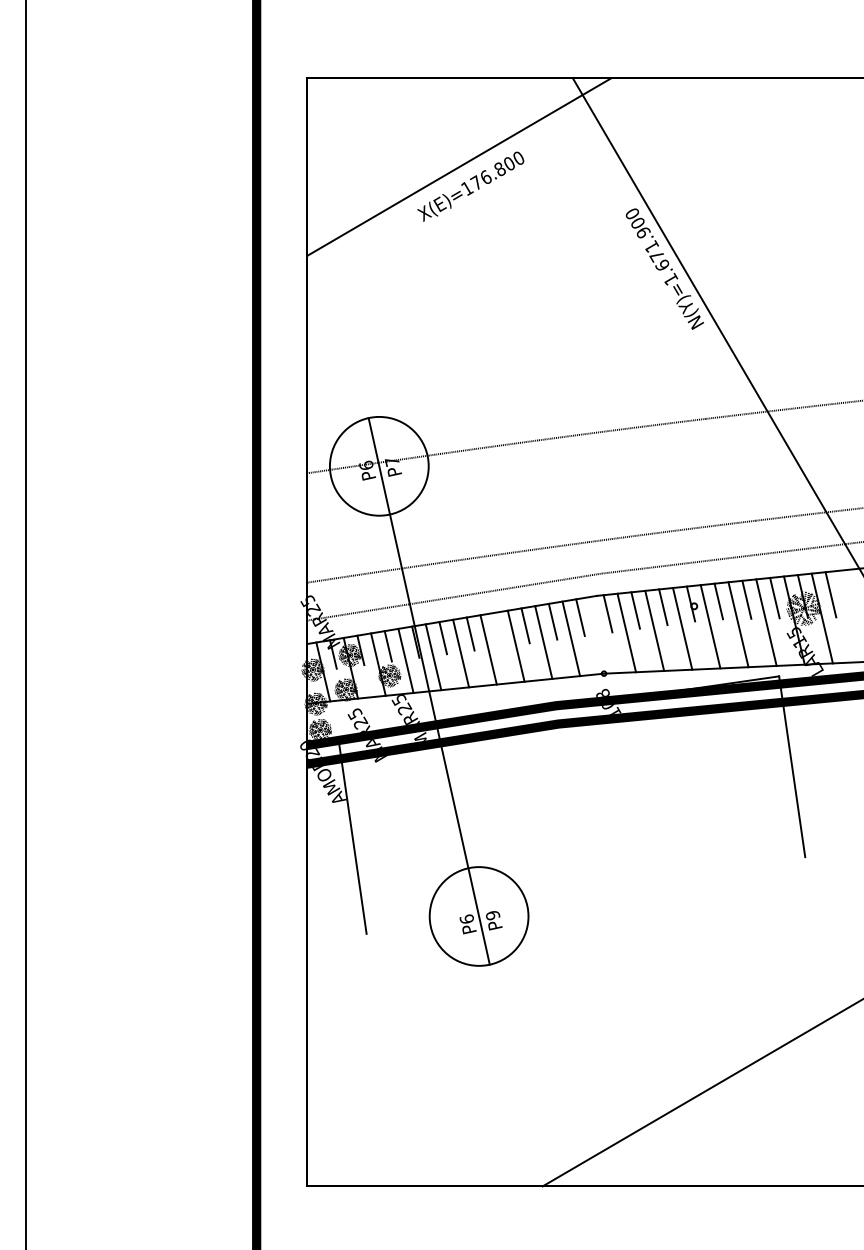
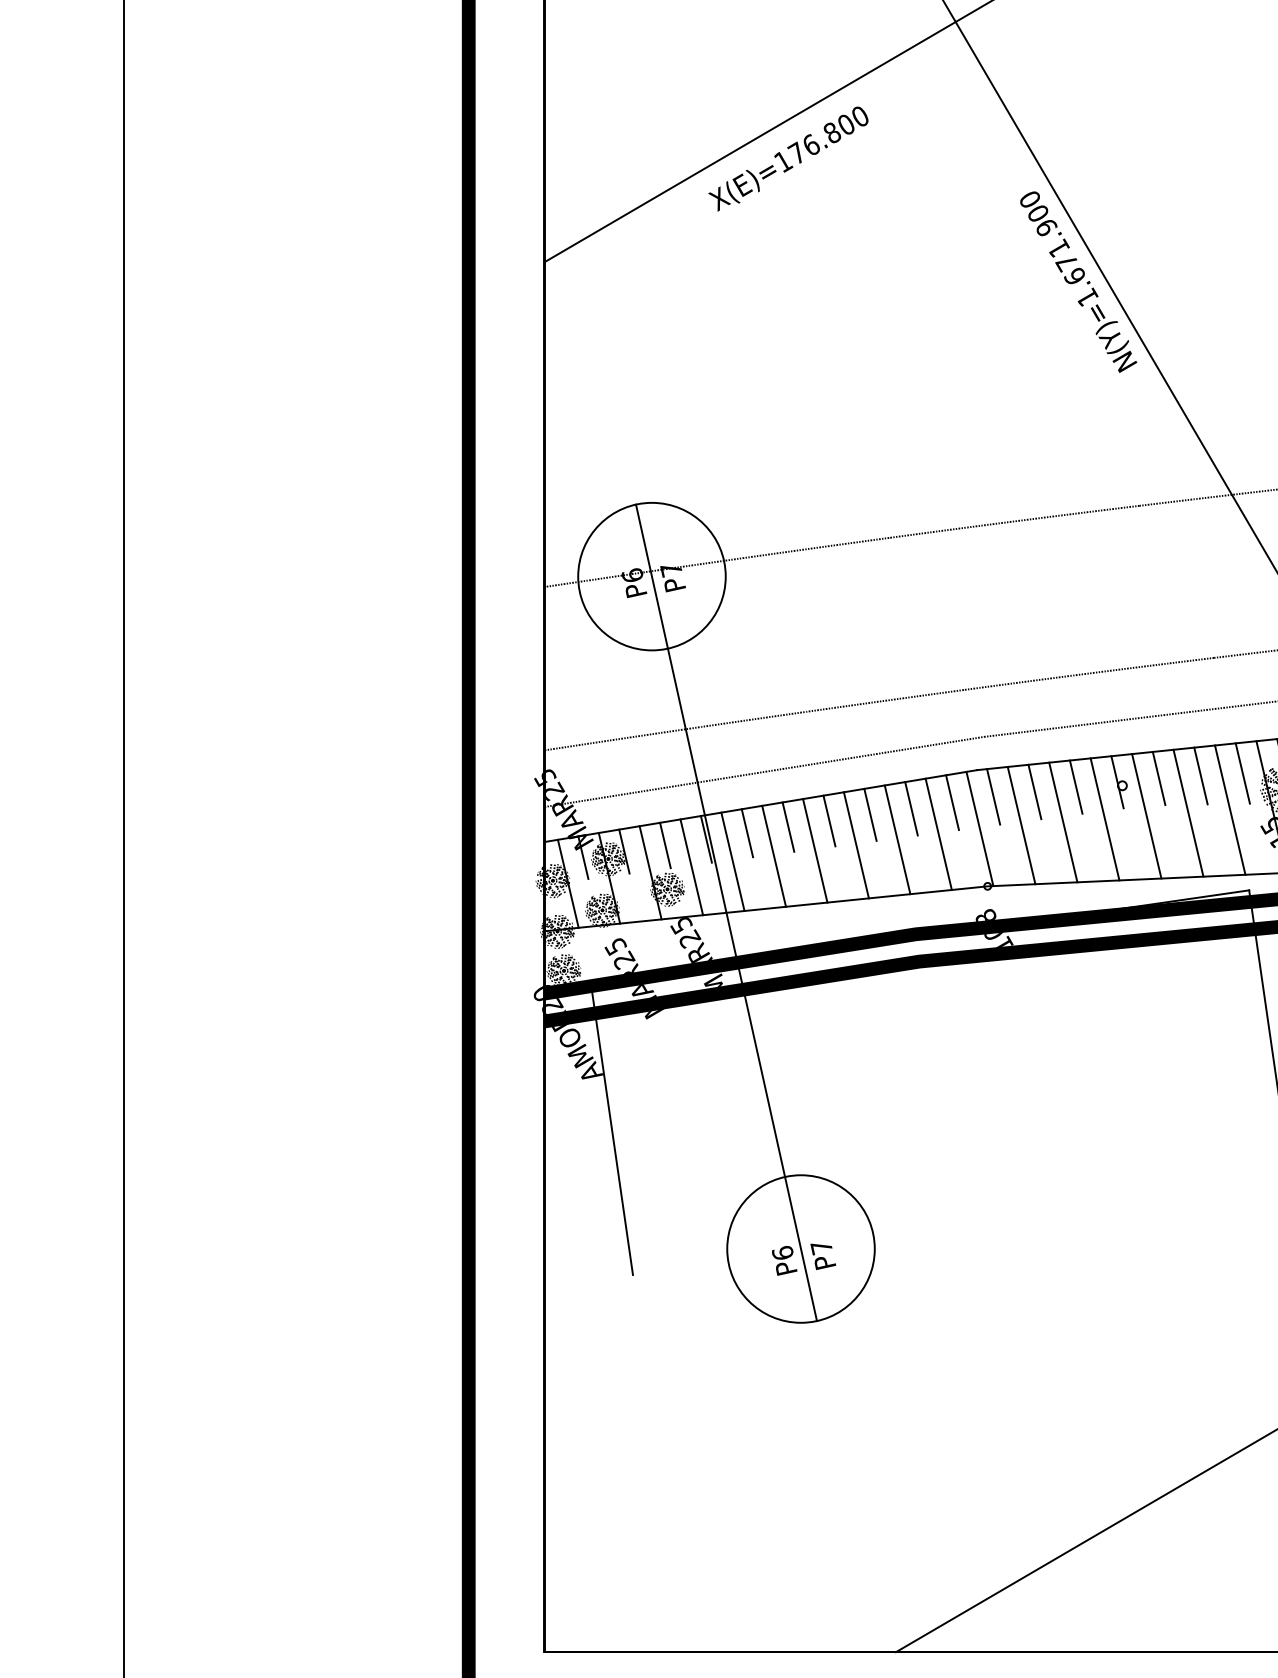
line: (498, 629) -> (829, 820), added
line: (598, 635) -> (979, 829), added
text: (492, 915) -> (821, 1247), P9 -> P7

